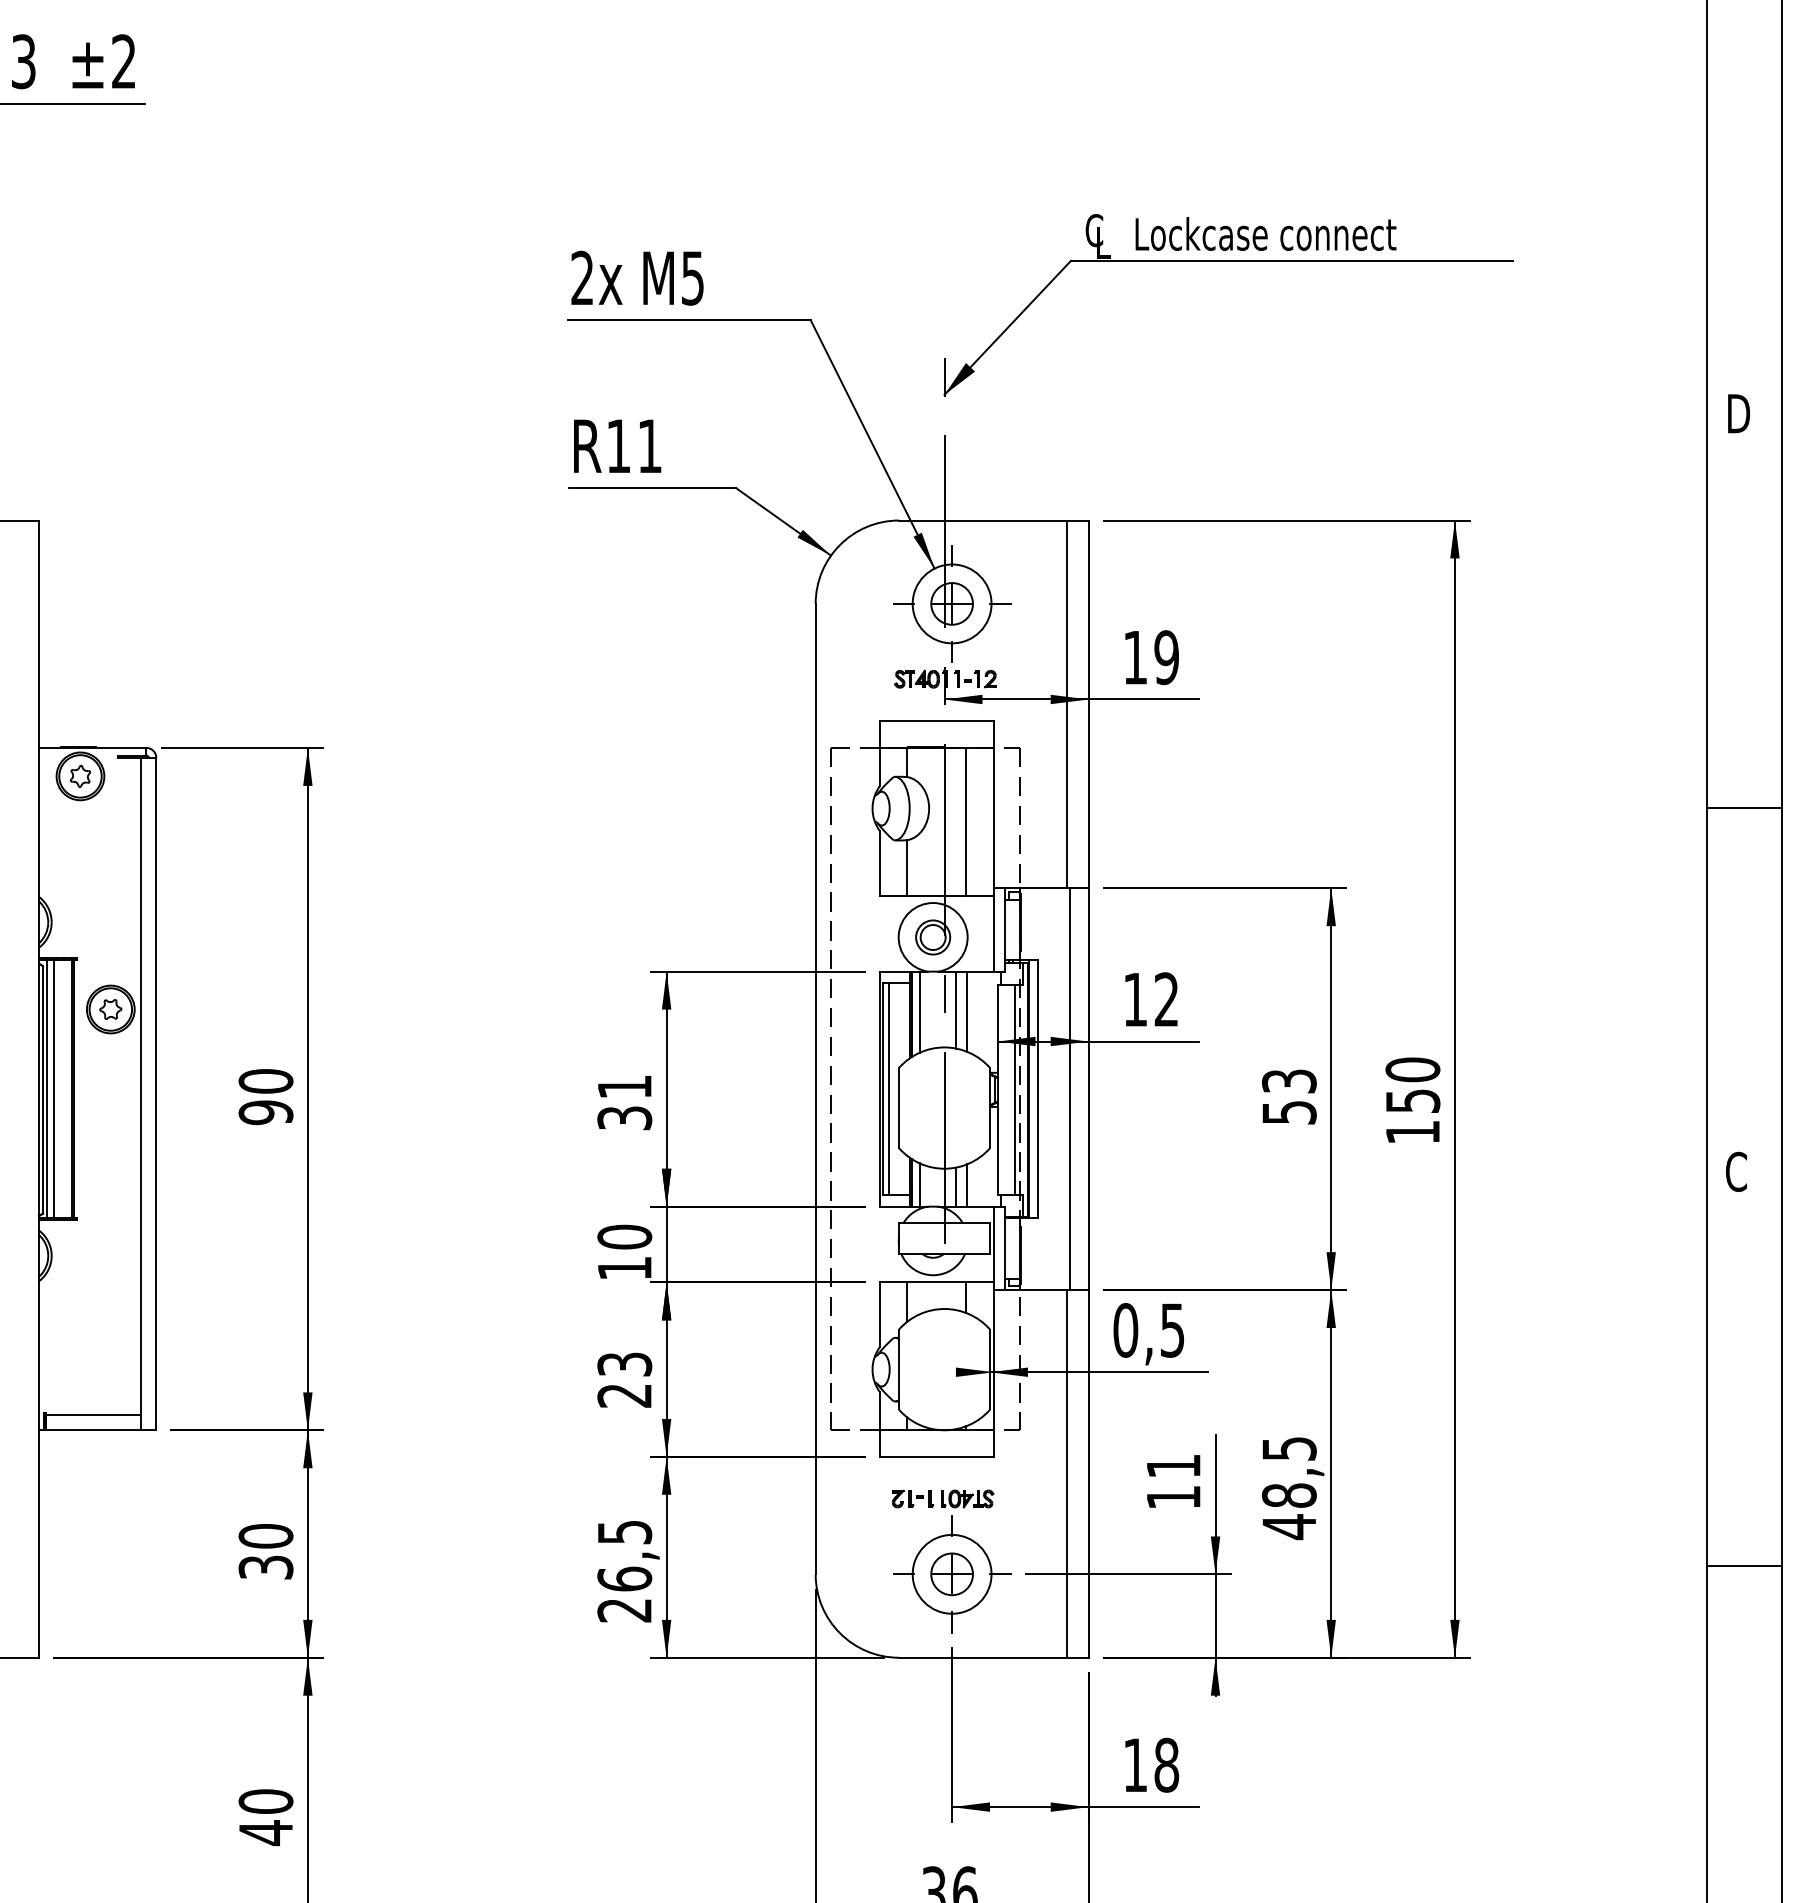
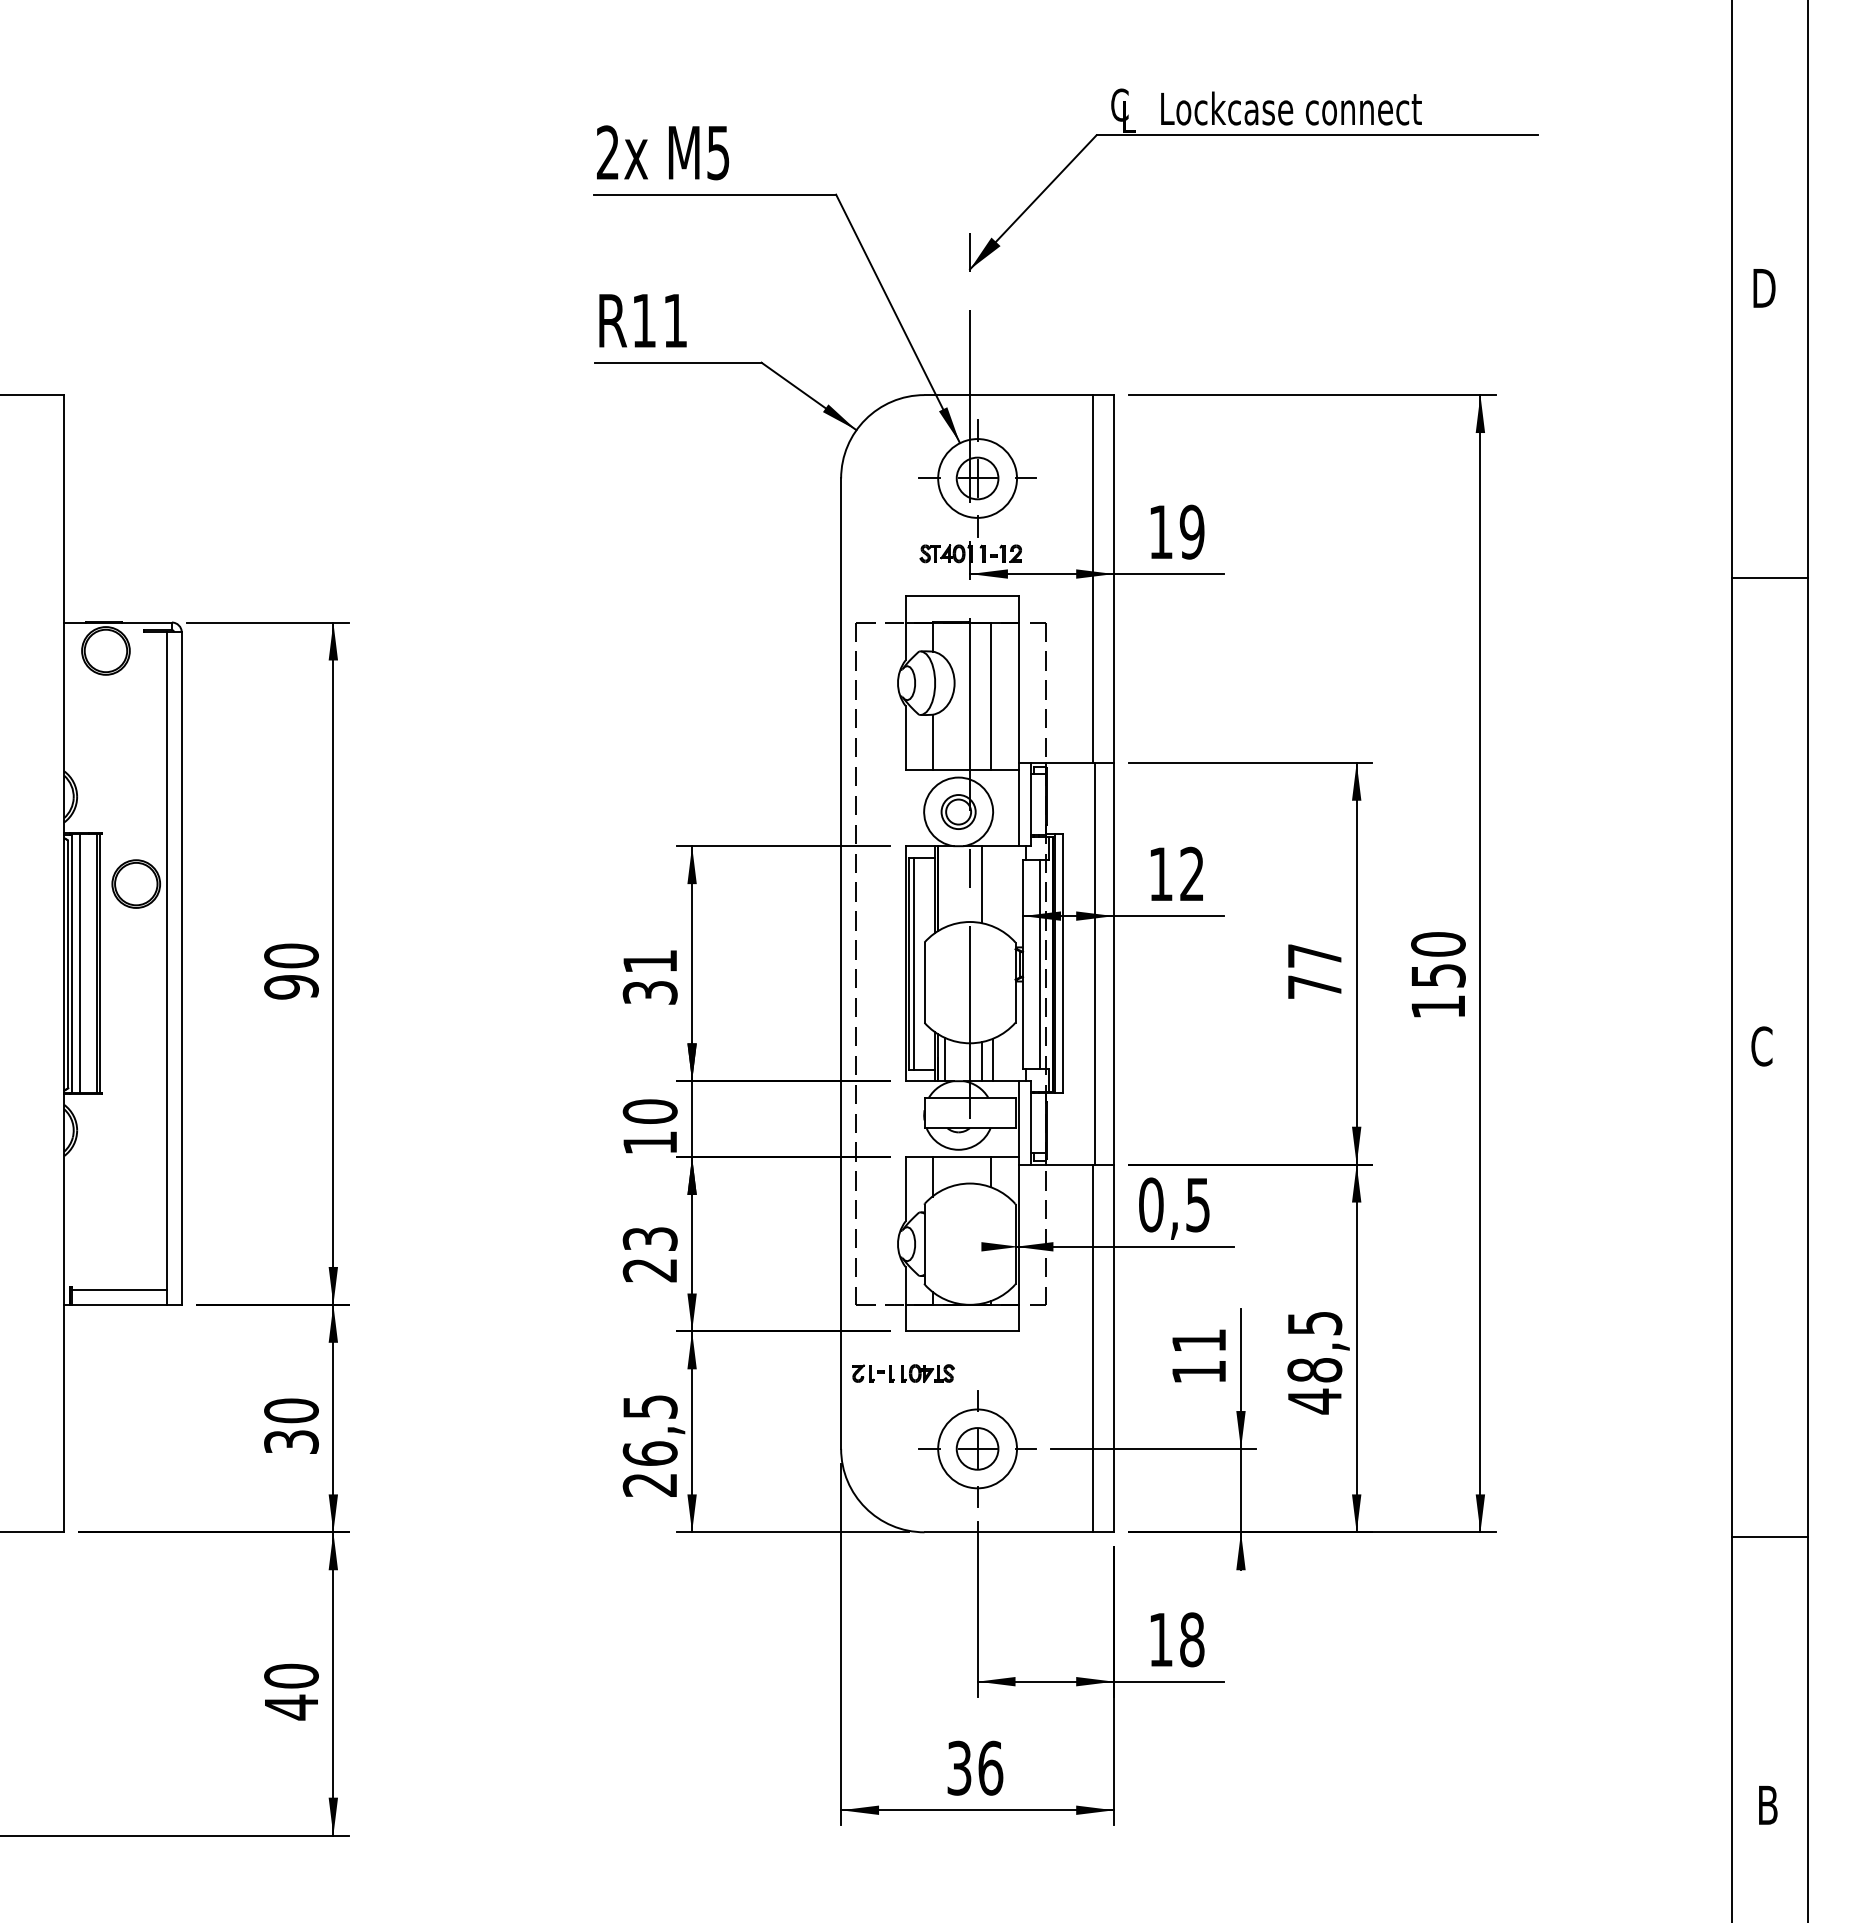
part: (80, 775) -> (105, 650), removed
line: (1744, 807) -> (1769, 577), moved
part: (110, 1008) -> (135, 883), removed
line: (920, 1011) -> (945, 886), removed
line: (967, 1011) -> (992, 886), removed
text: (1289, 1096) -> (1314, 971), 53 -> 77
part: (943, 1498) -> (903, 1373), moved
line: (1744, 1566) -> (1769, 1537), moved

